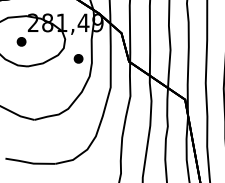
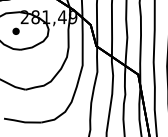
part: (78, 58) -> (58, 43), removed

